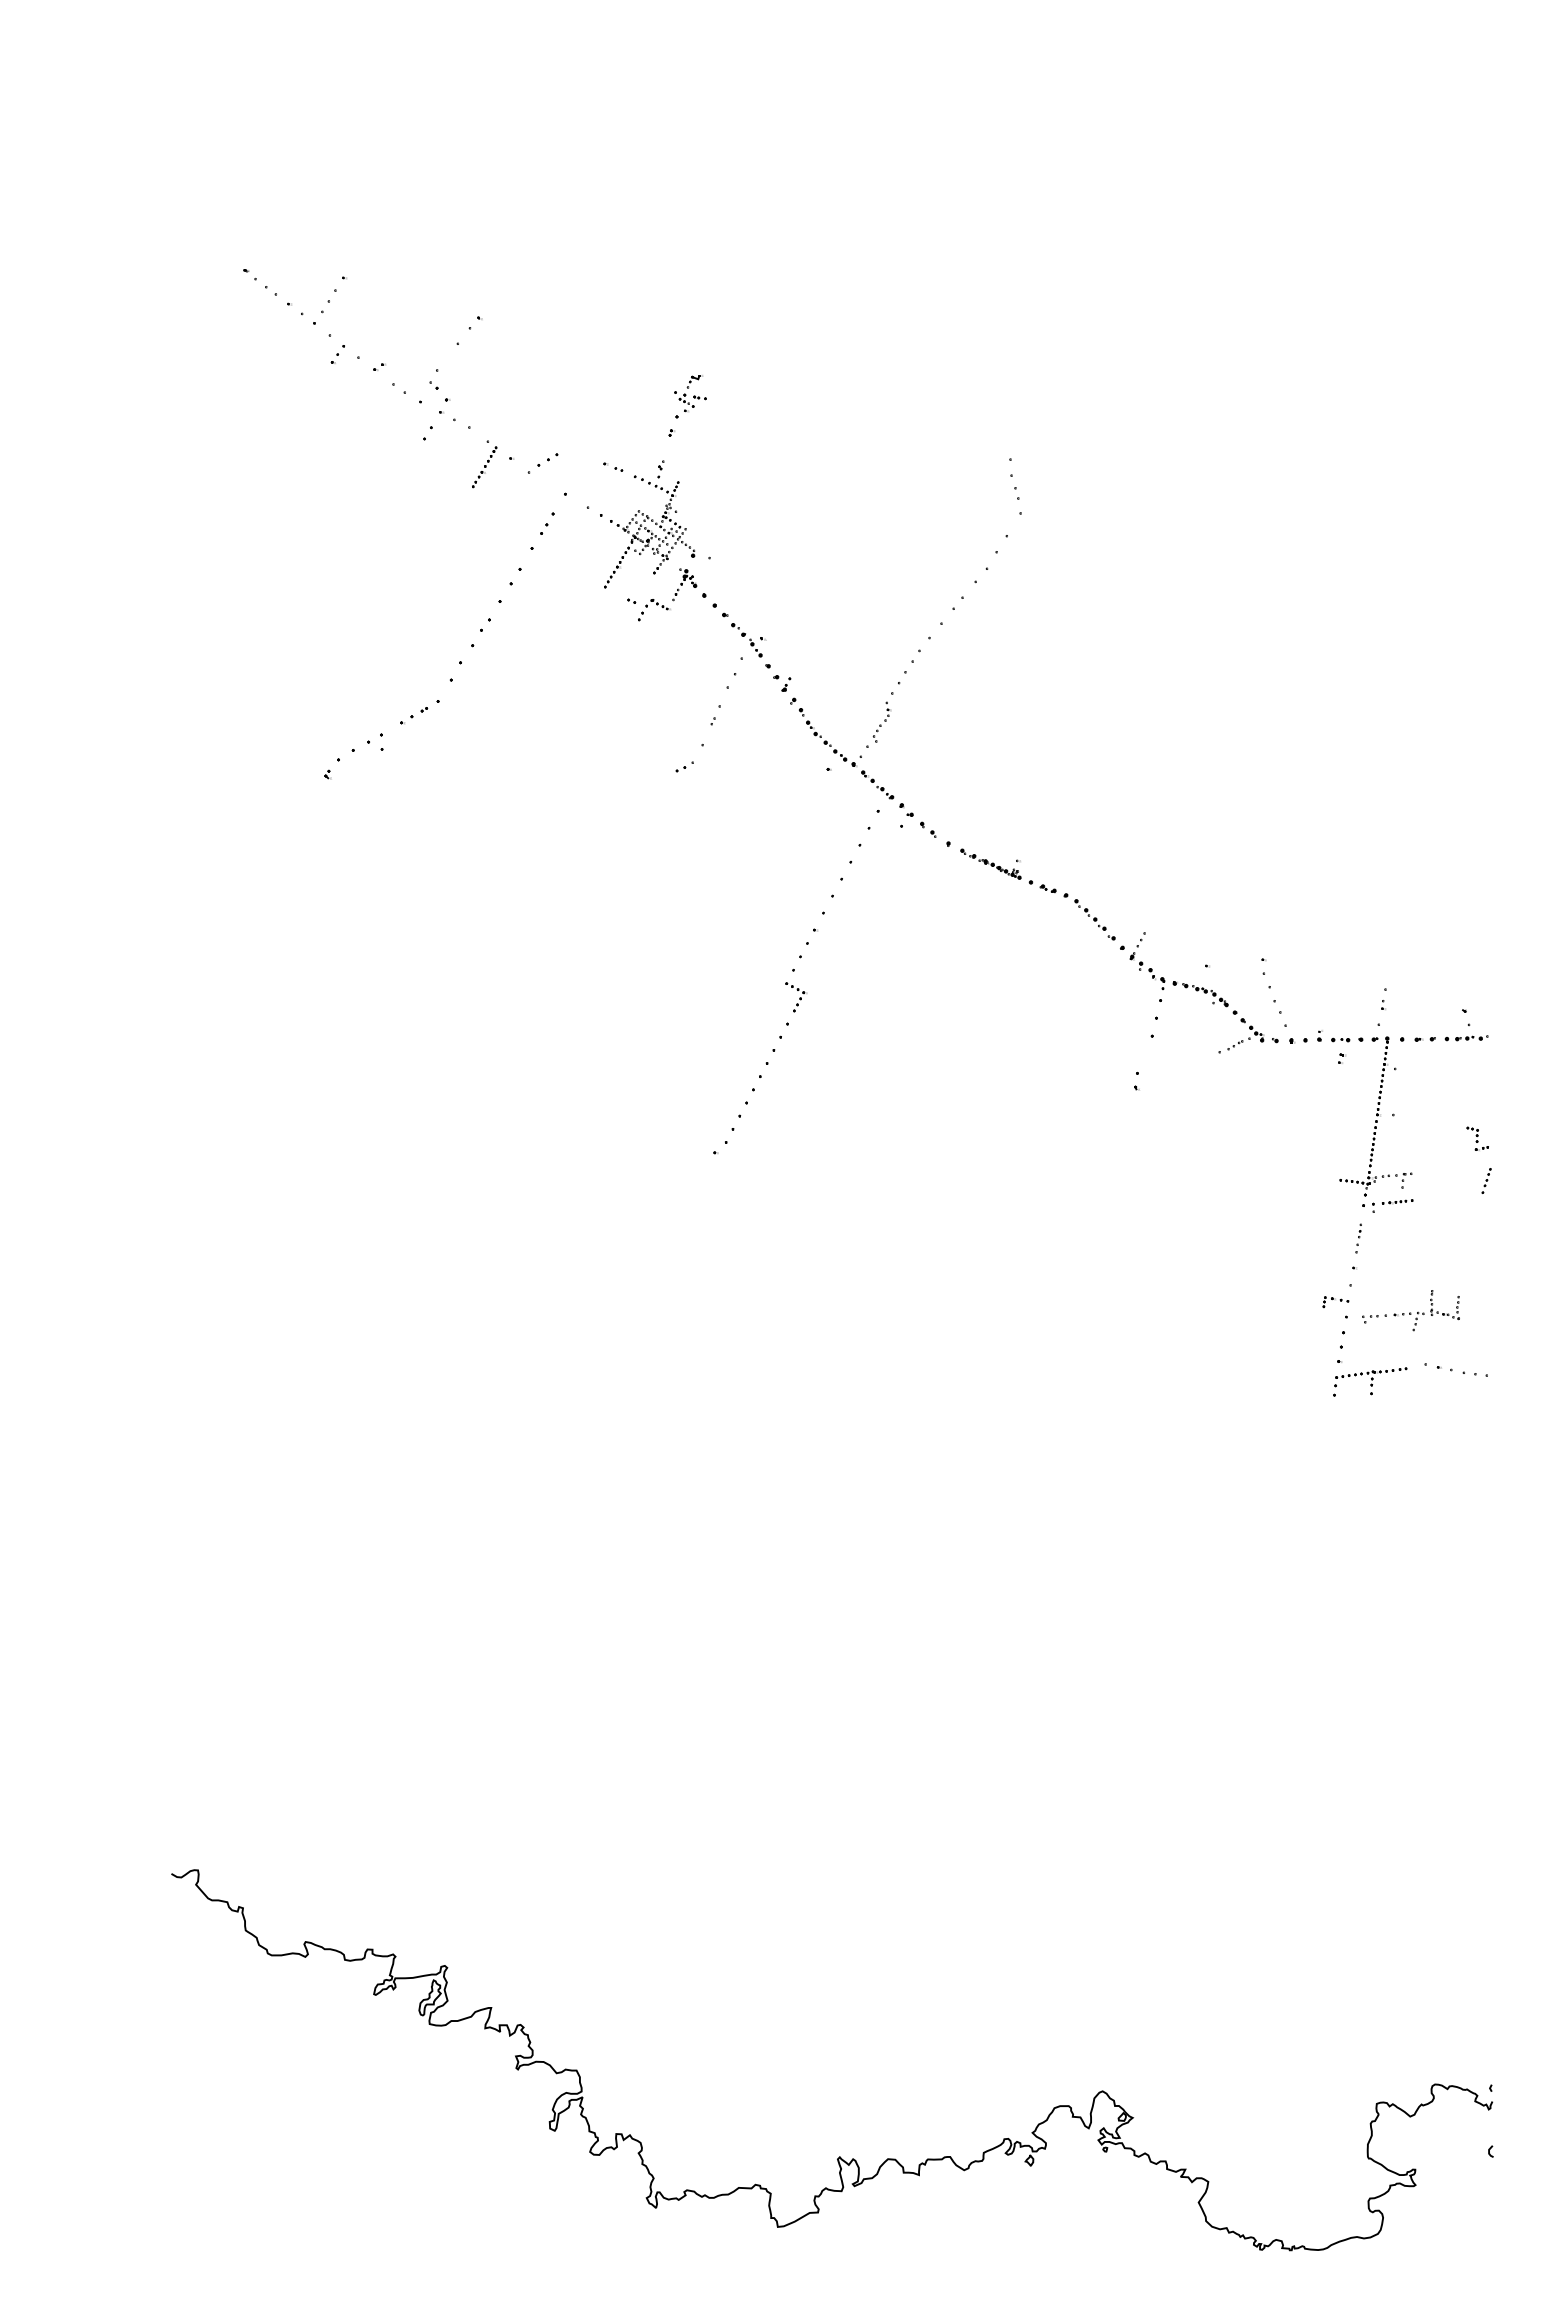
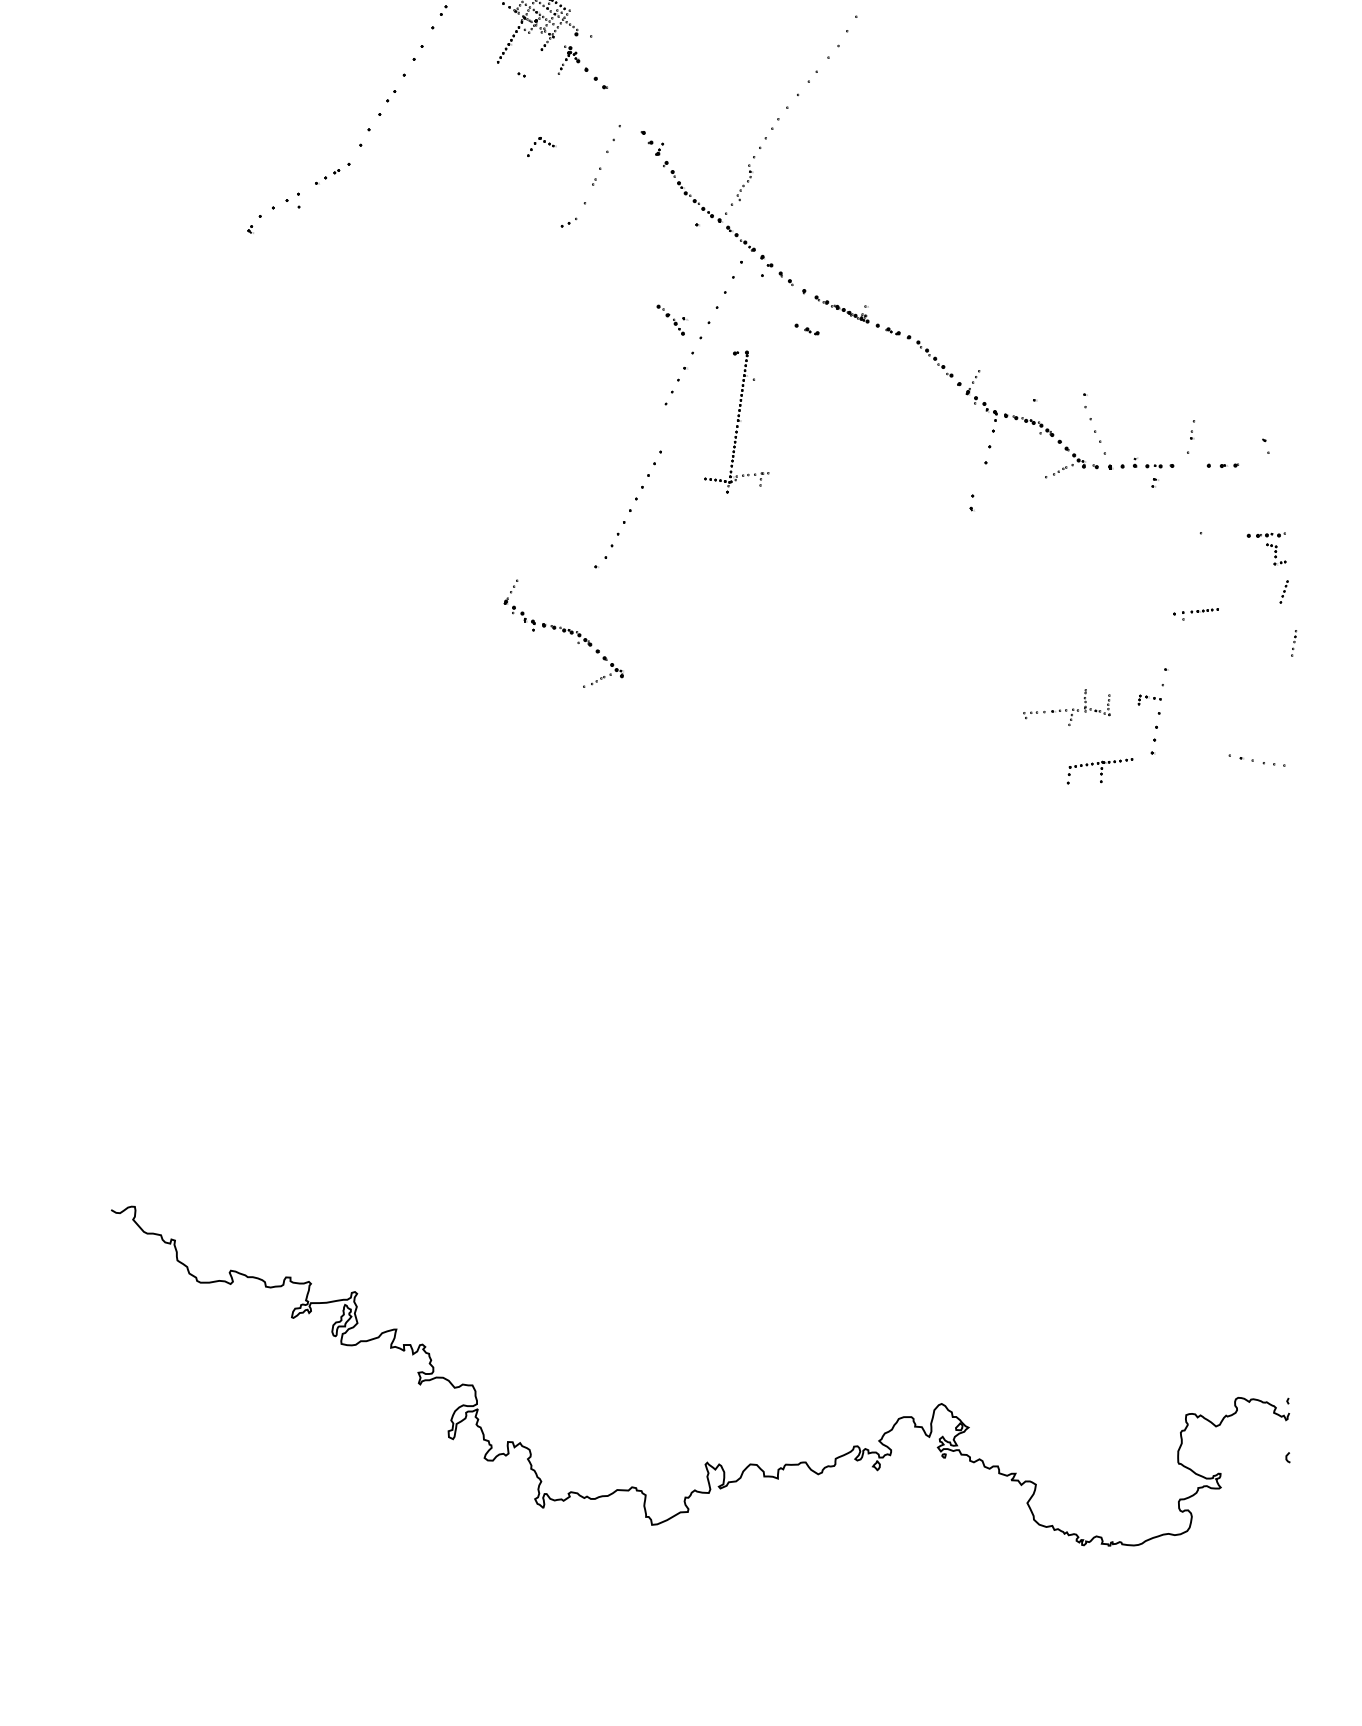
part: (654, 610) -> (542, 147), moved
part: (748, 640) -> (672, 320), moved
part: (951, 886) -> (806, 329), added
part: (796, 997) -> (668, 428), removed
part: (1466, 1038) -> (1266, 535), moved
part: (1375, 1116) -> (736, 422), moved
part: (678, 1227) -> (563, 633), added
part: (1358, 1238) -> (1293, 643), moved
part: (1410, 1310) -> (1066, 707), moved
part: (1370, 1381) -> (1100, 770), moved

